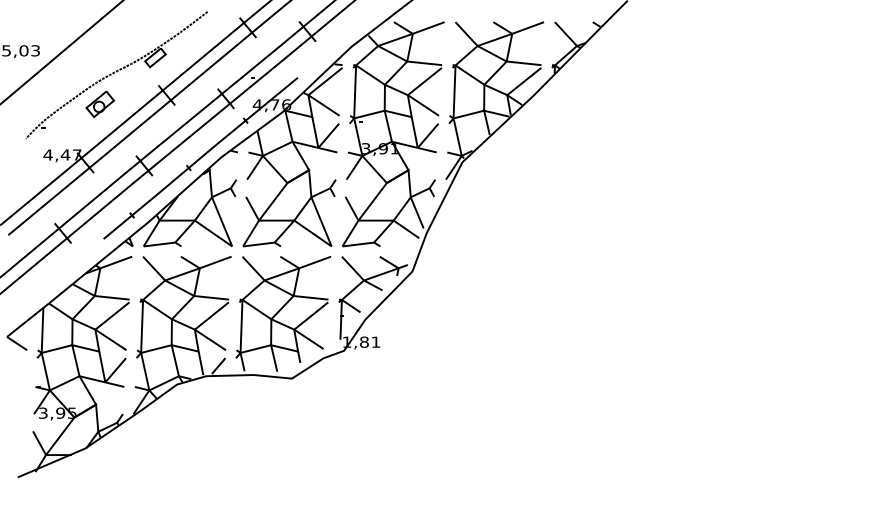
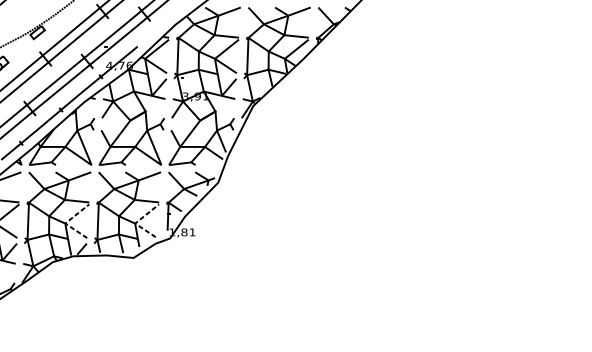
line: (197, 327) -> (67, 222), solid -> dashed
line: (297, 327) -> (137, 222), solid -> dashed

